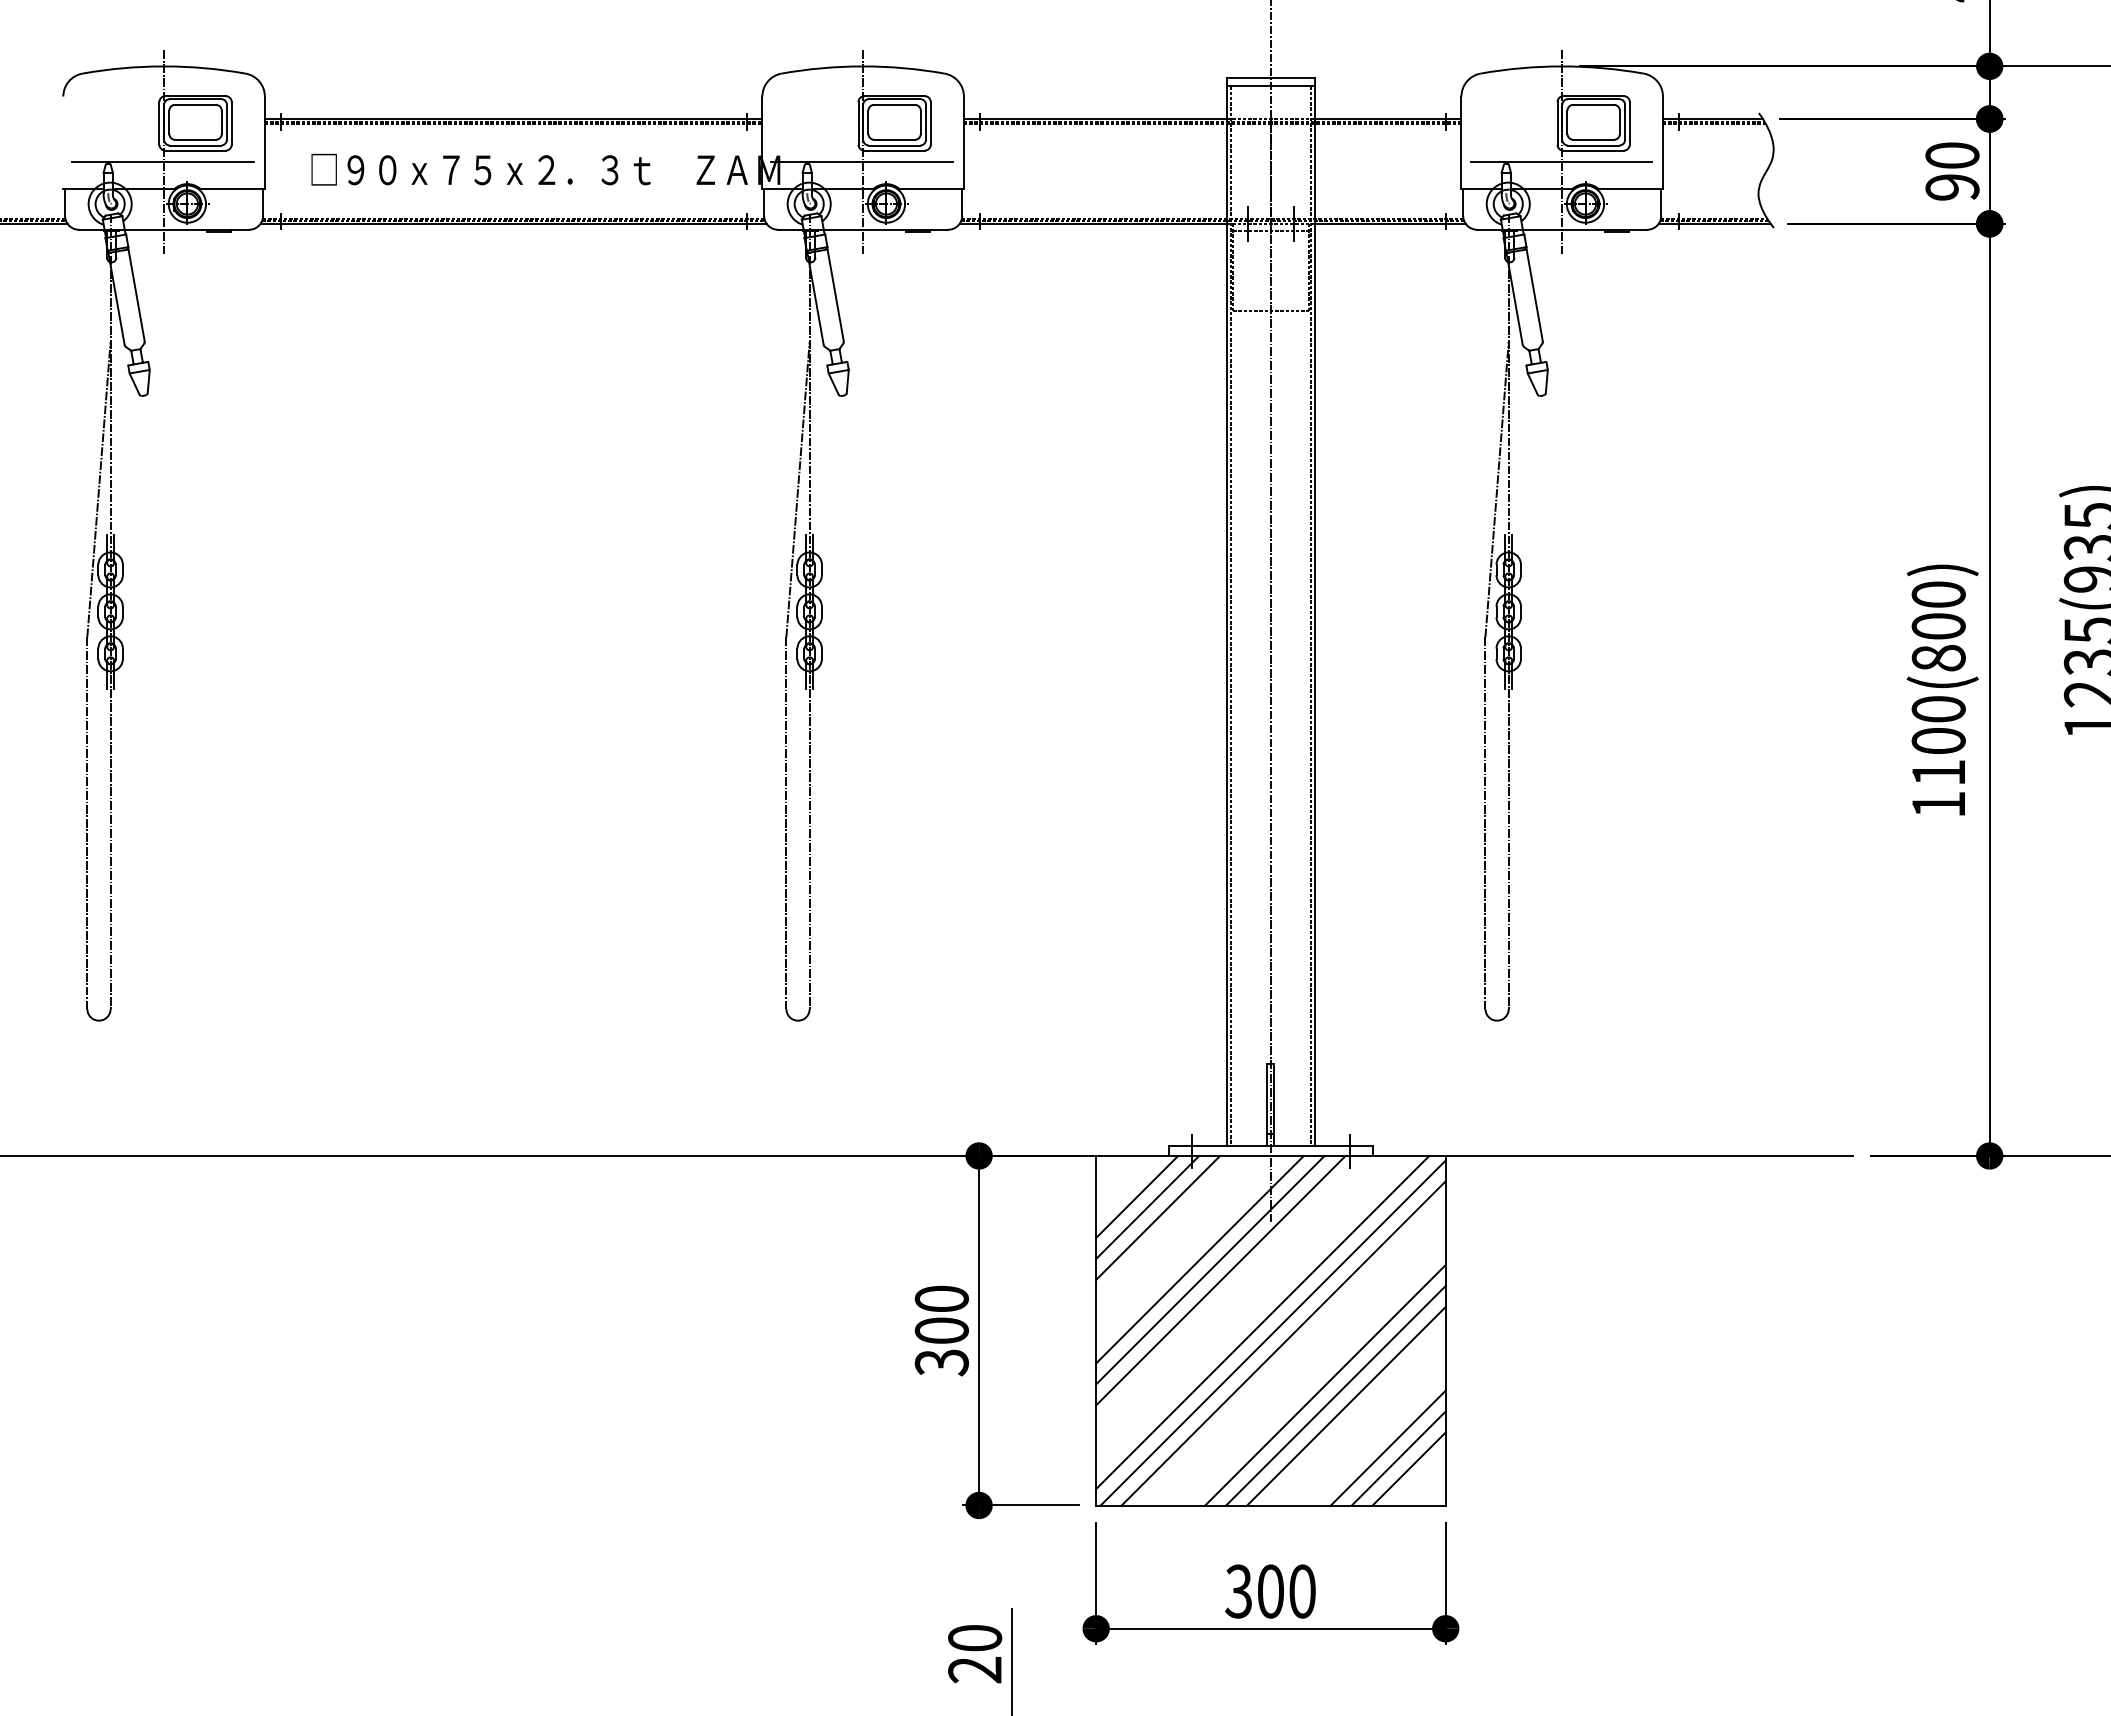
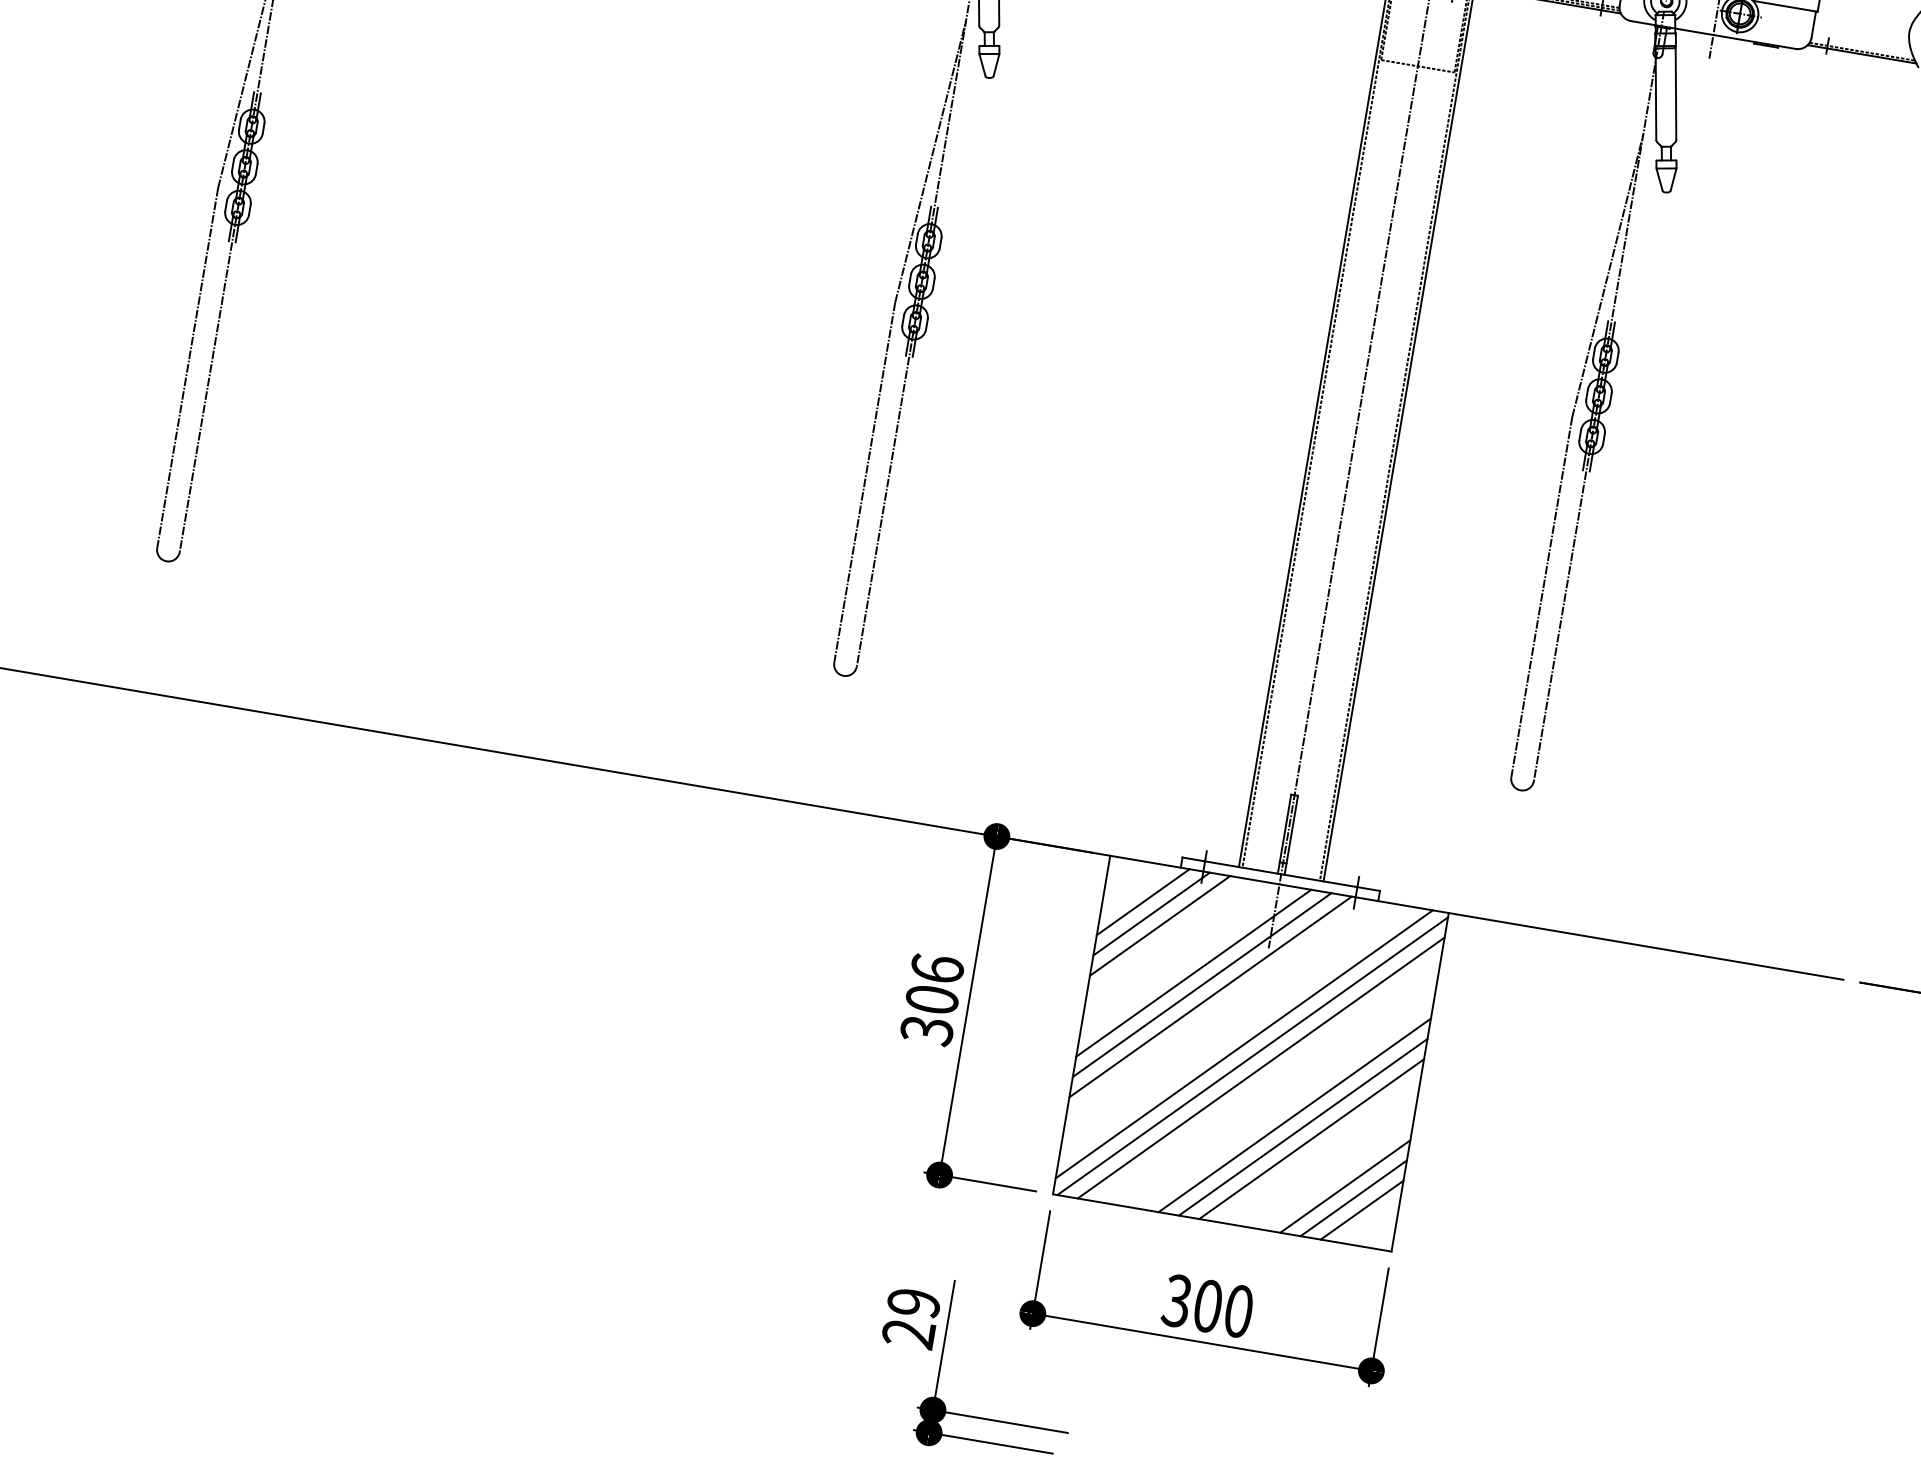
line: (1713, 218) -> (1861, 48), removed
text: (941, 1298) -> (937, 968), 300 -> 306
text: (975, 1638) -> (914, 1303), 20 -> 29

